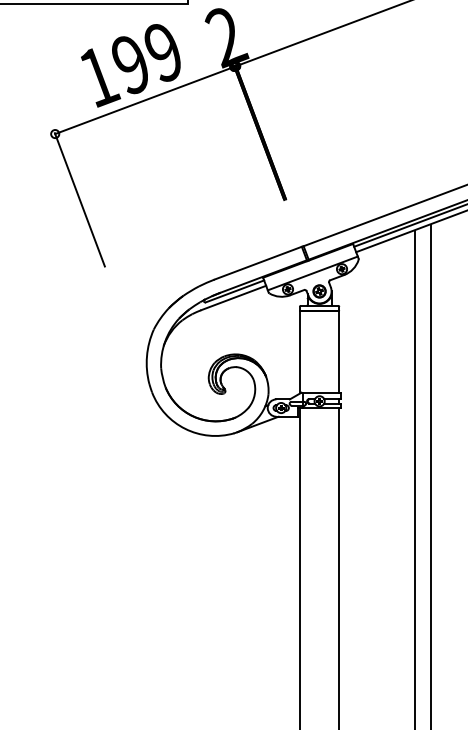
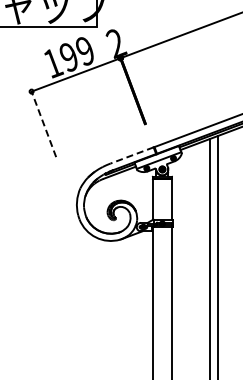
line: (79, 198) -> (43, 123), solid -> dashed
line: (257, 263) -> (131, 155), solid -> dashed

